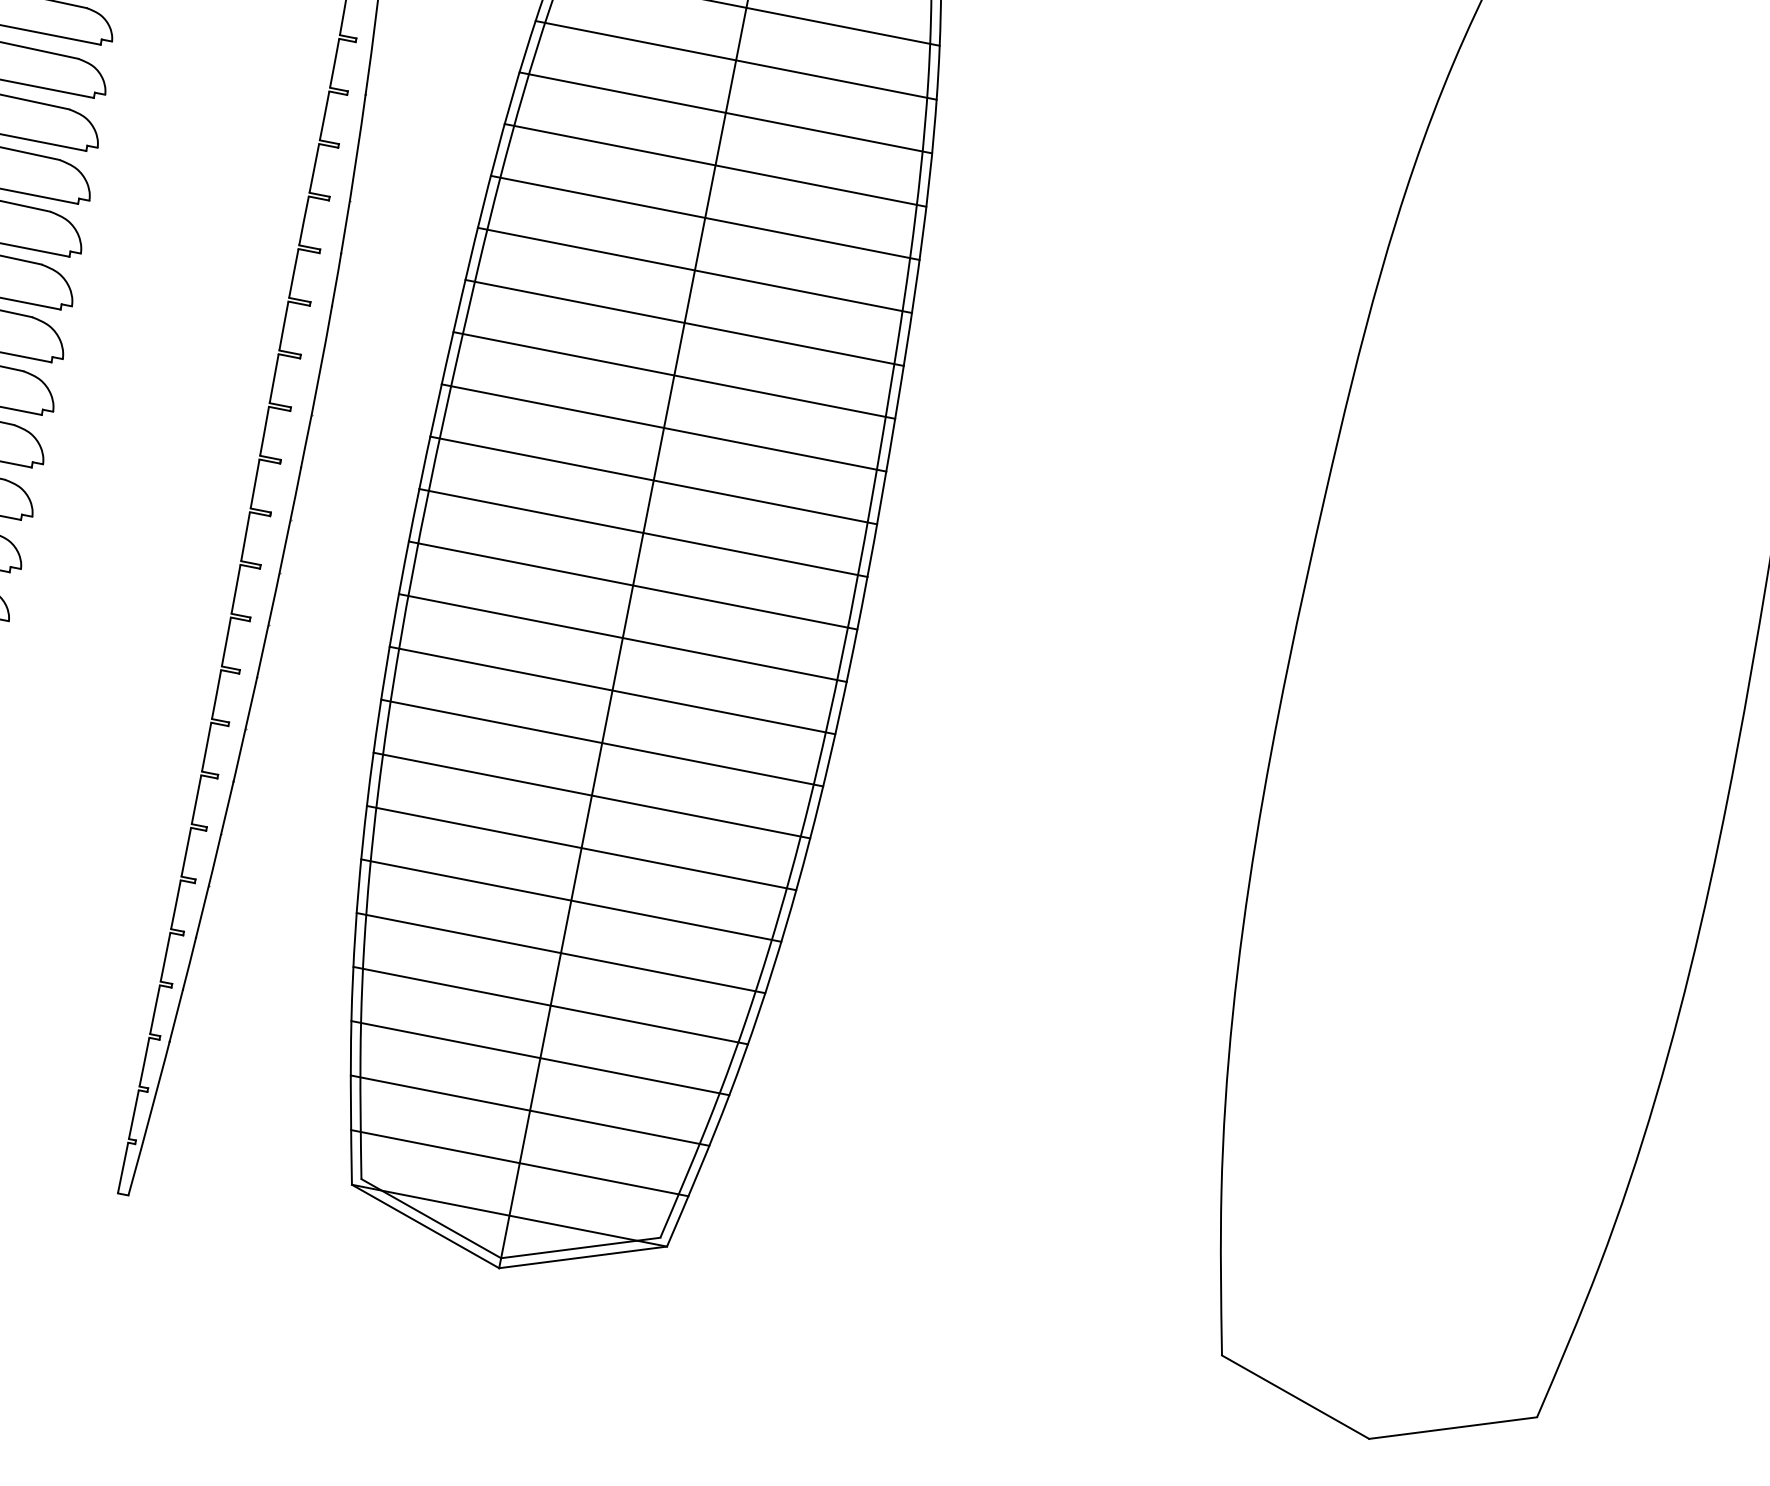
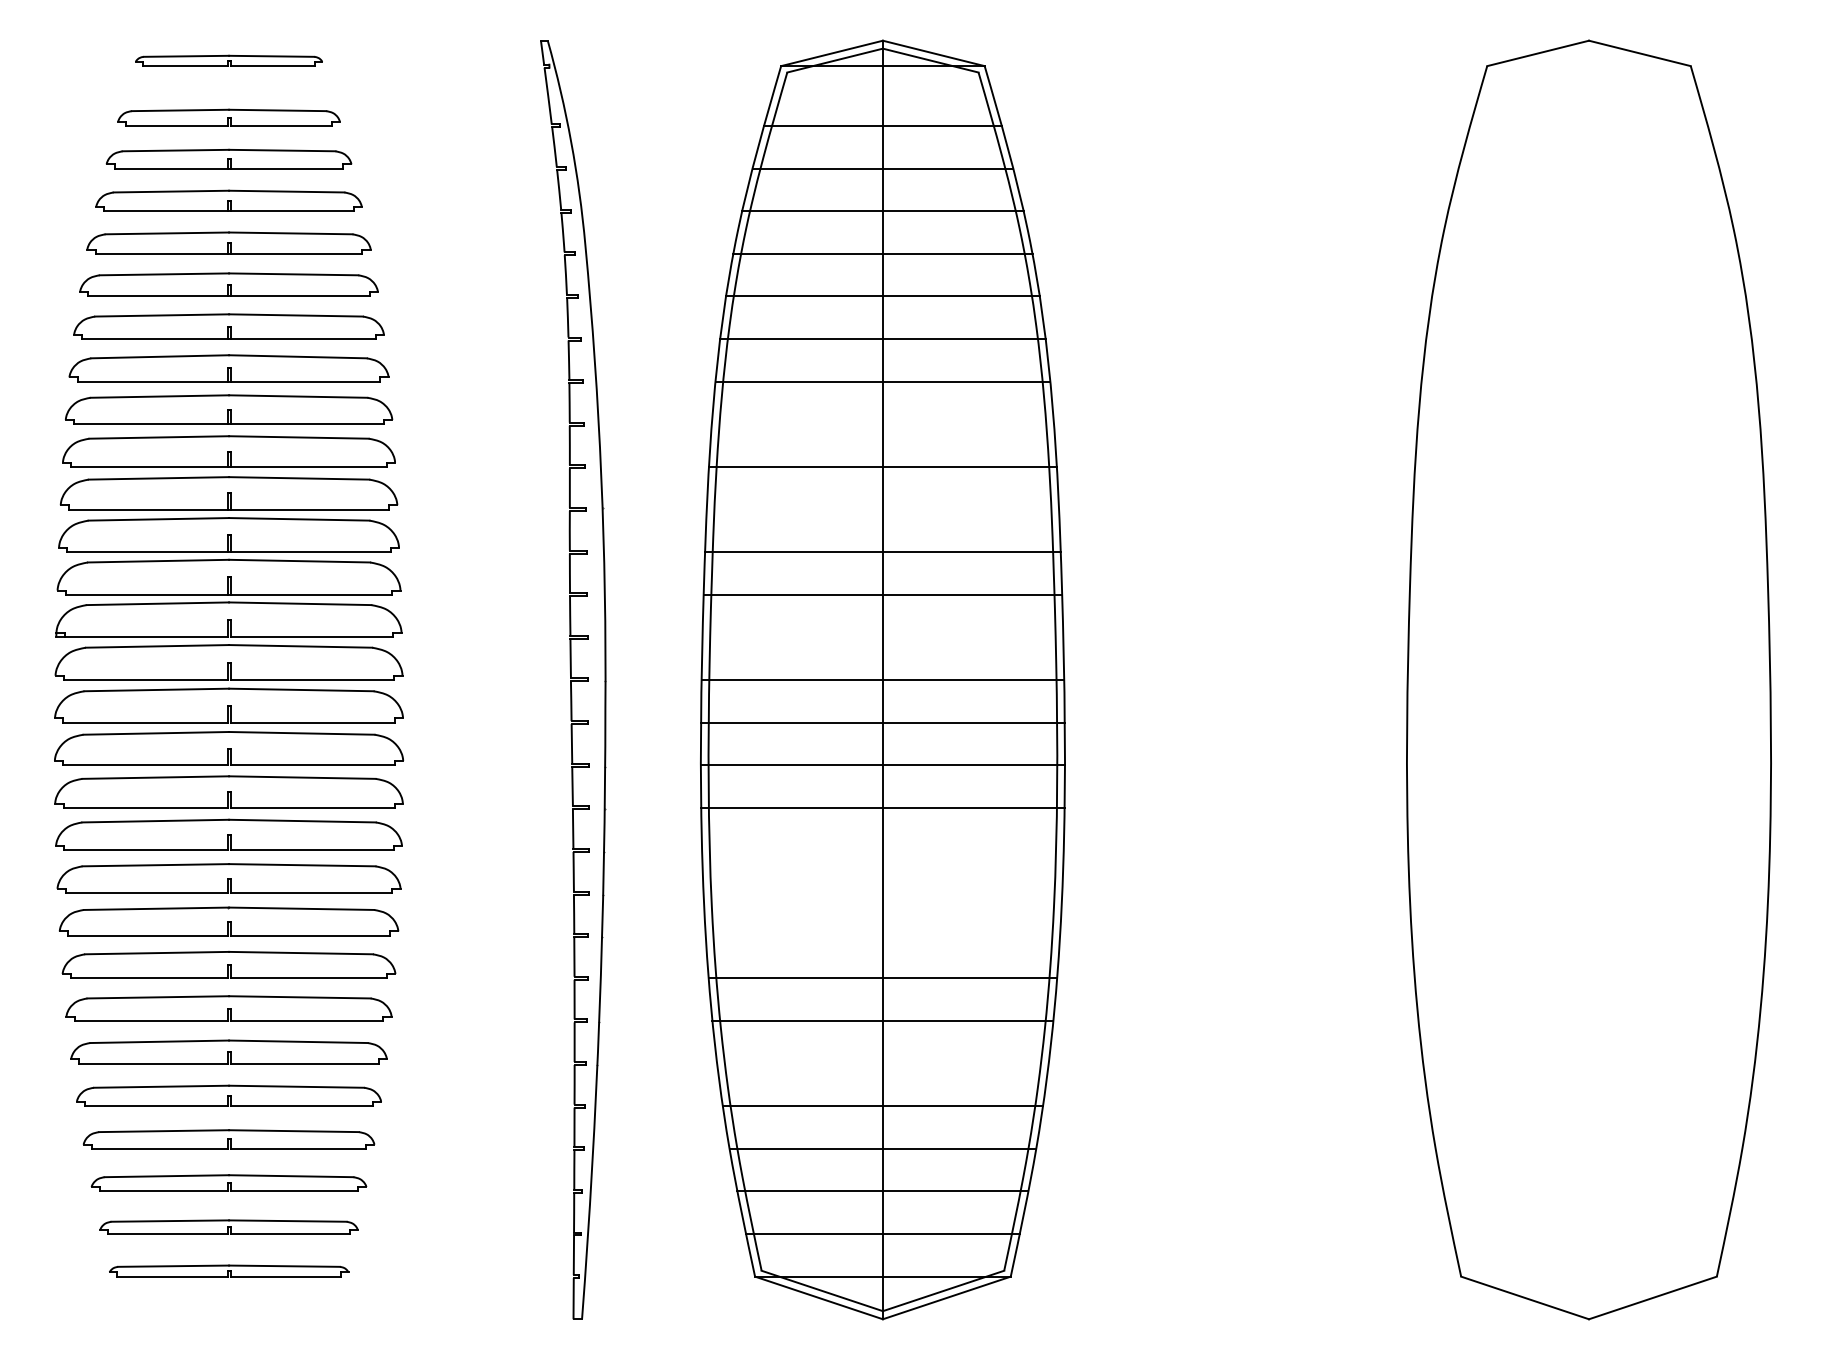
line: (714, 165) -> (882, 424), removed
line: (694, 270) -> (882, 509), removed
line: (663, 428) -> (882, 637), removed
line: (611, 690) -> (882, 850), removed
line: (601, 743) -> (882, 893), removed
line: (591, 795) -> (882, 935), removed
line: (560, 952) -> (882, 1063), removed

